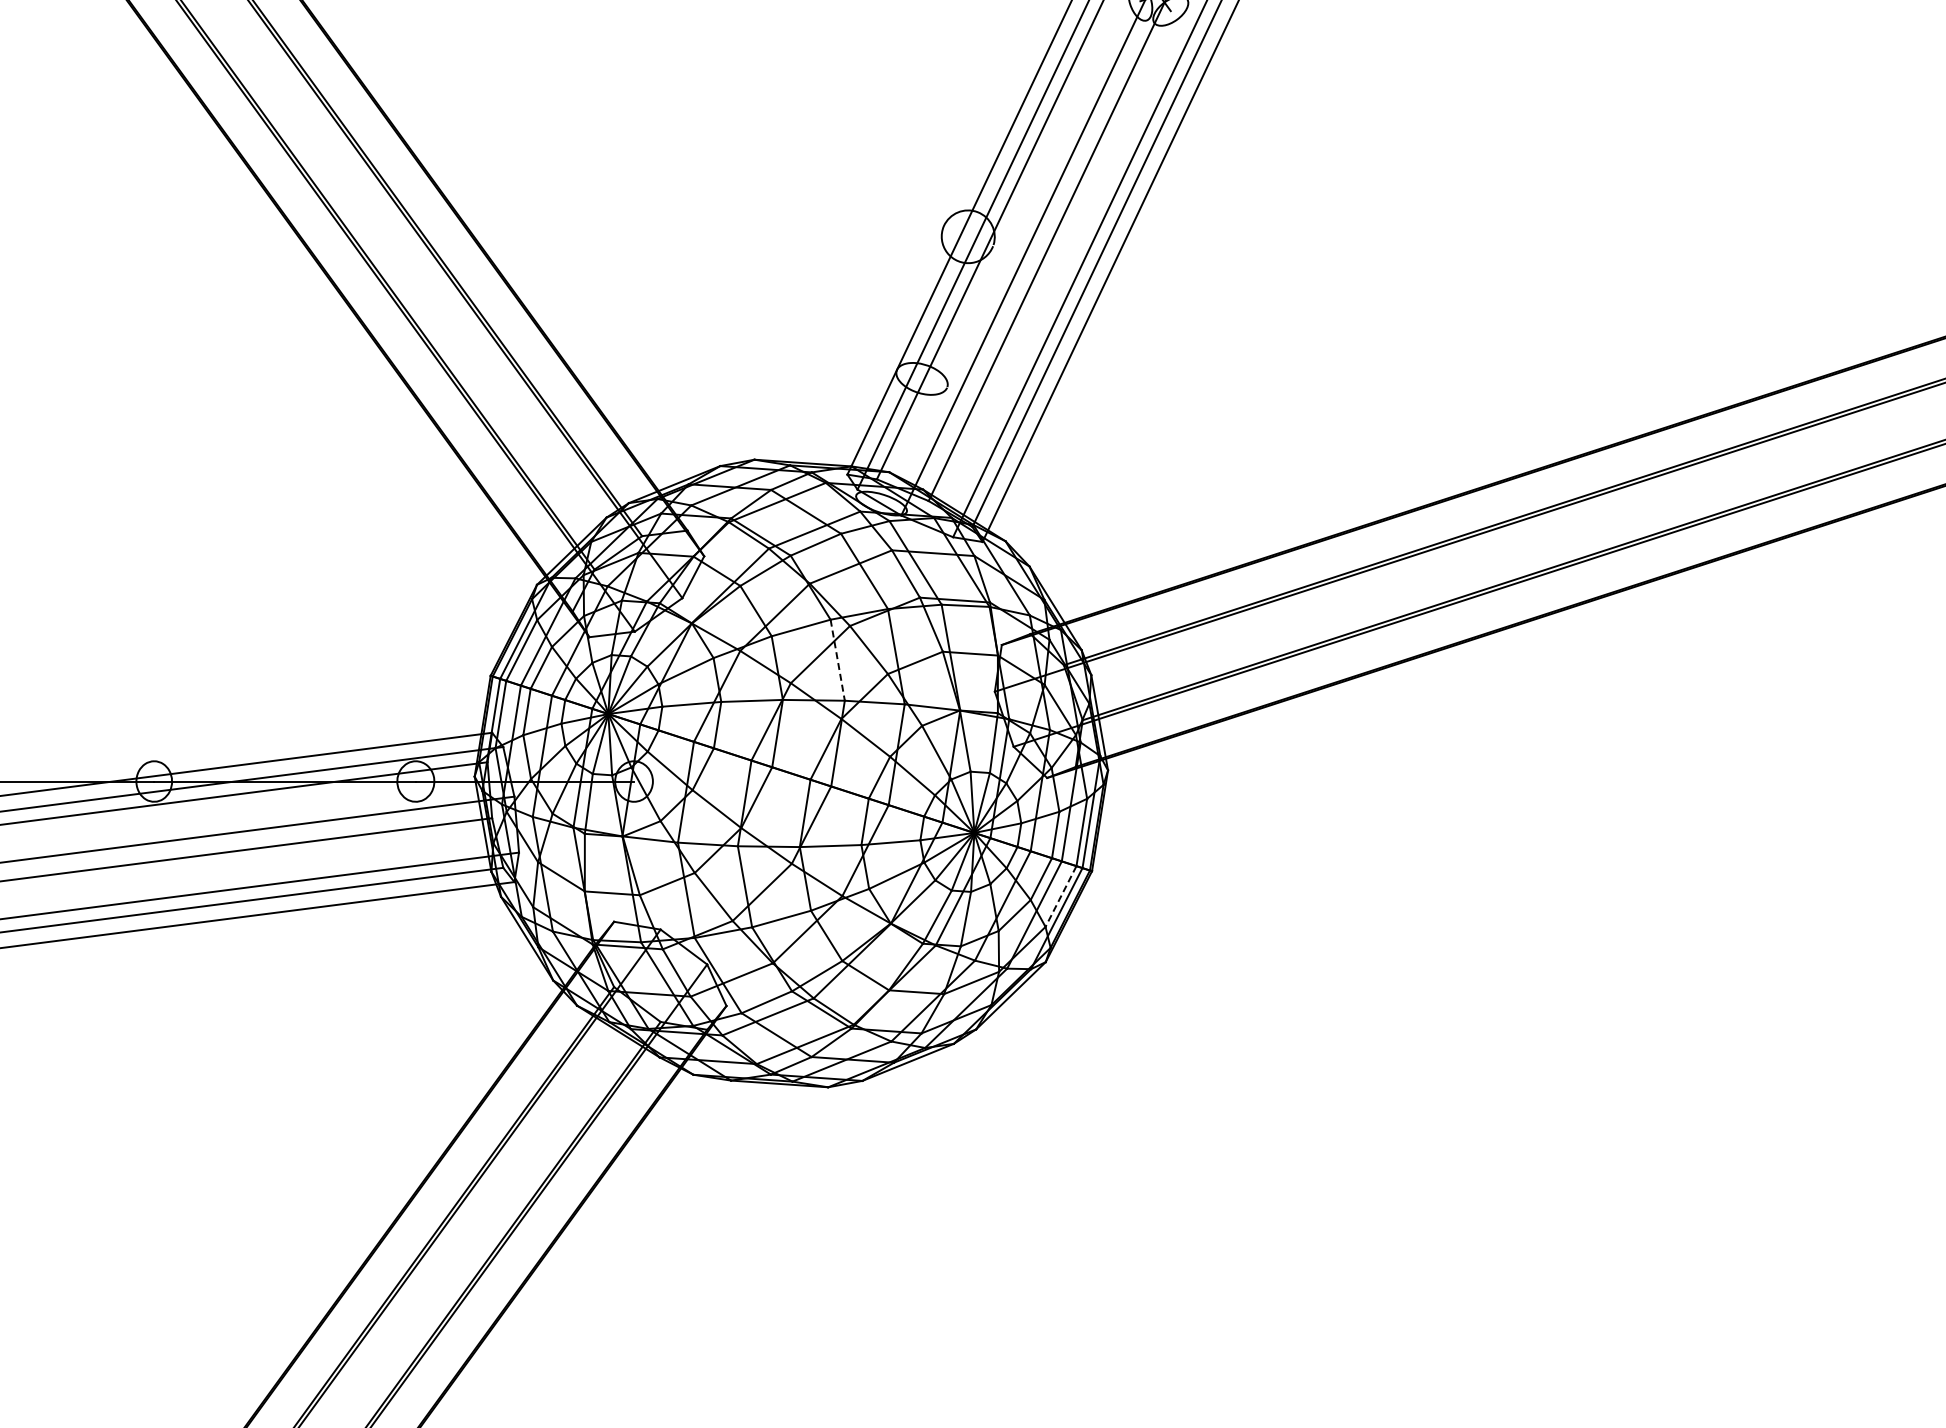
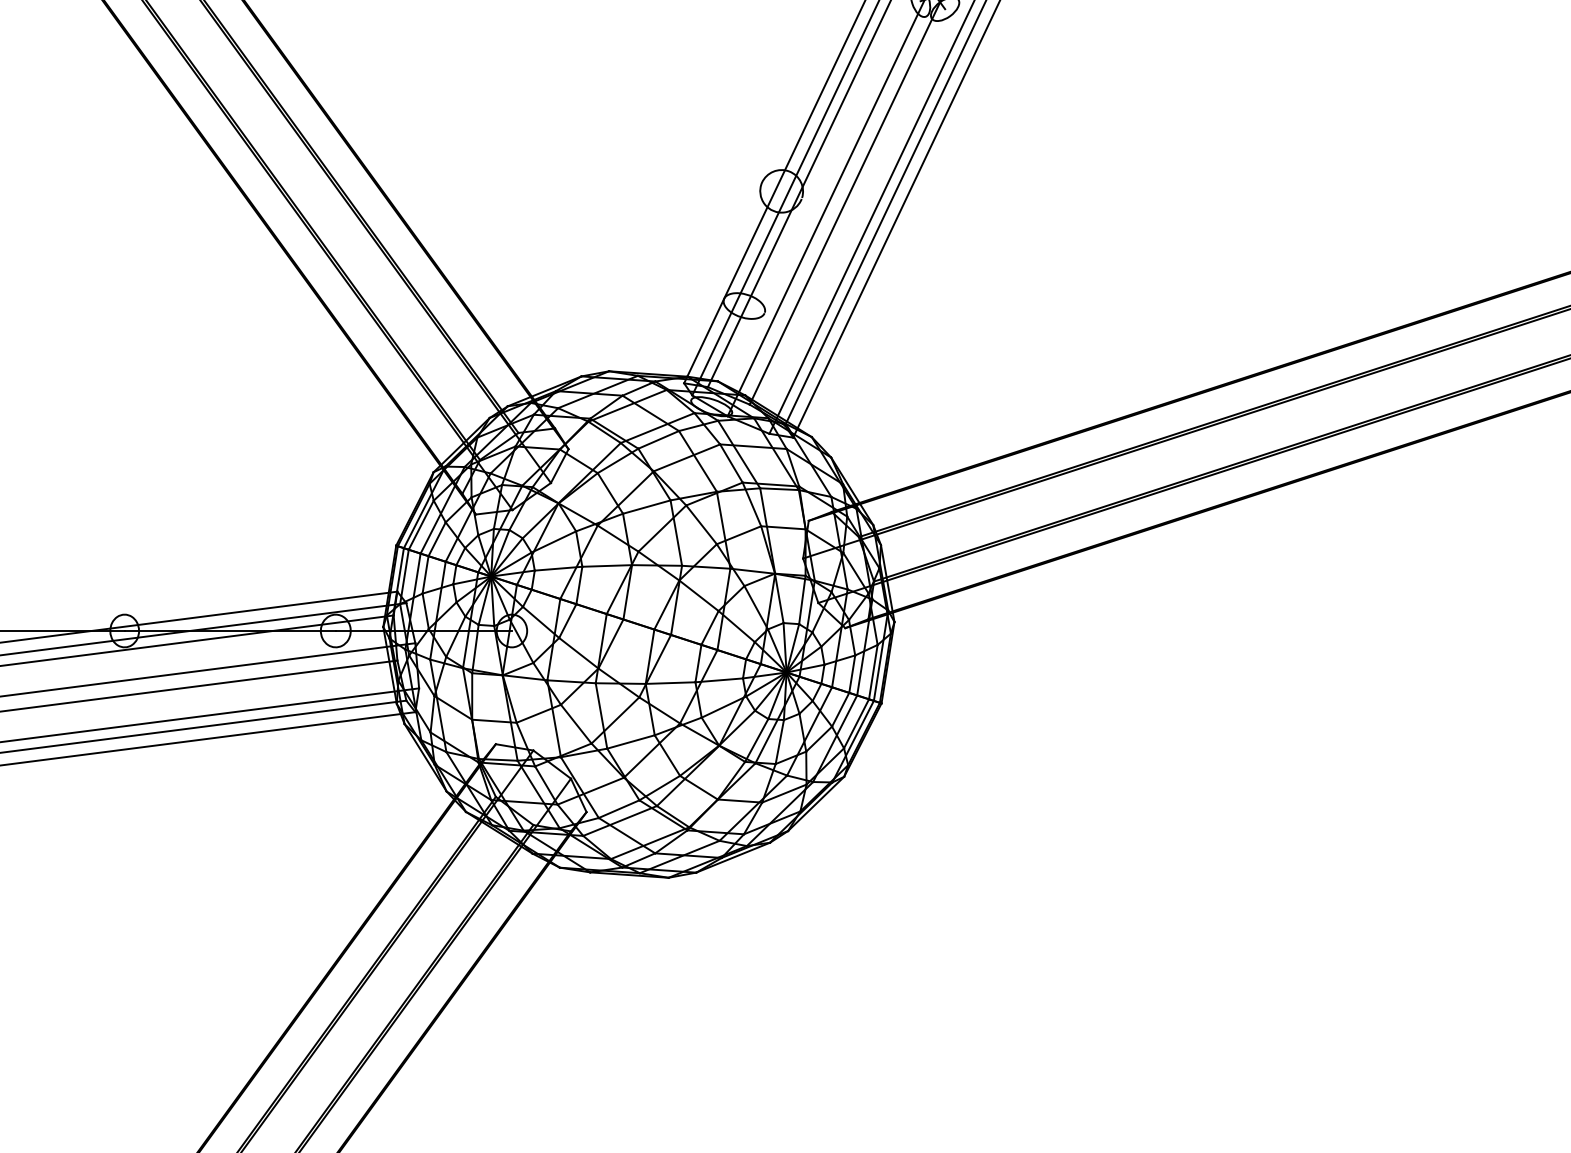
line: (837, 660) -> (676, 533), dashed -> solid
line: (1060, 896) -> (856, 723), dashed -> solid

